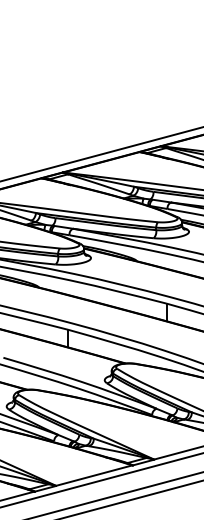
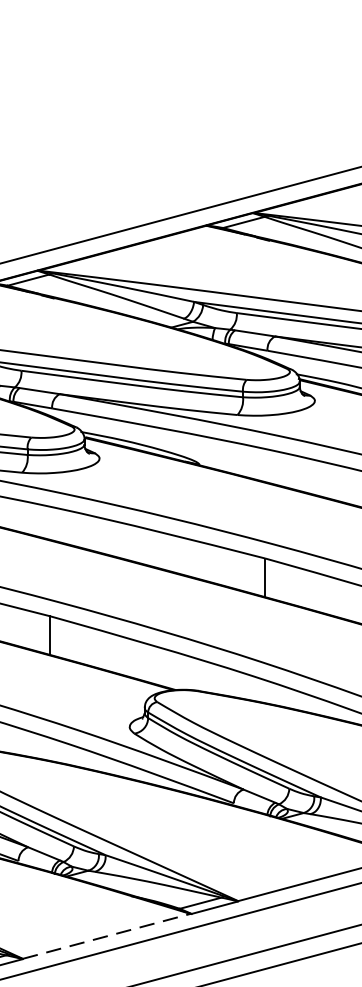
line: (94, 475) -> (107, 936), solid -> dashed

